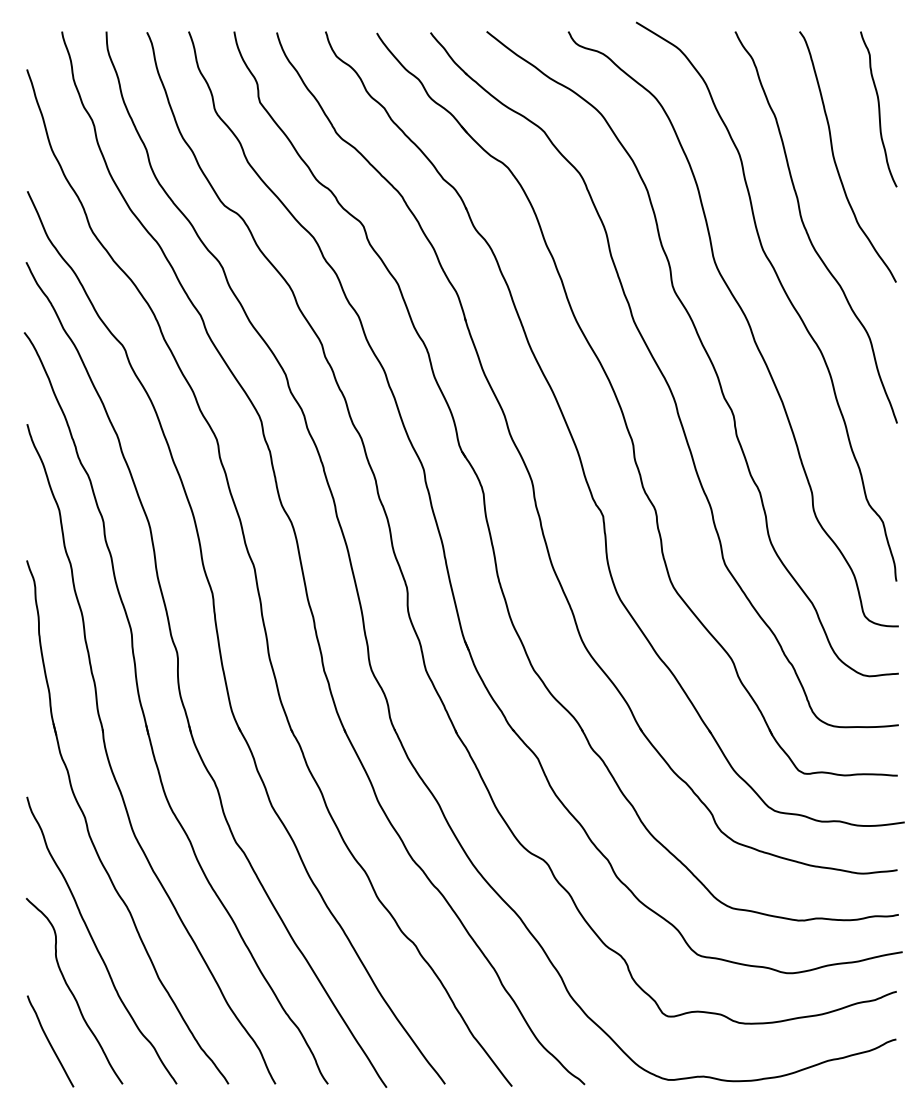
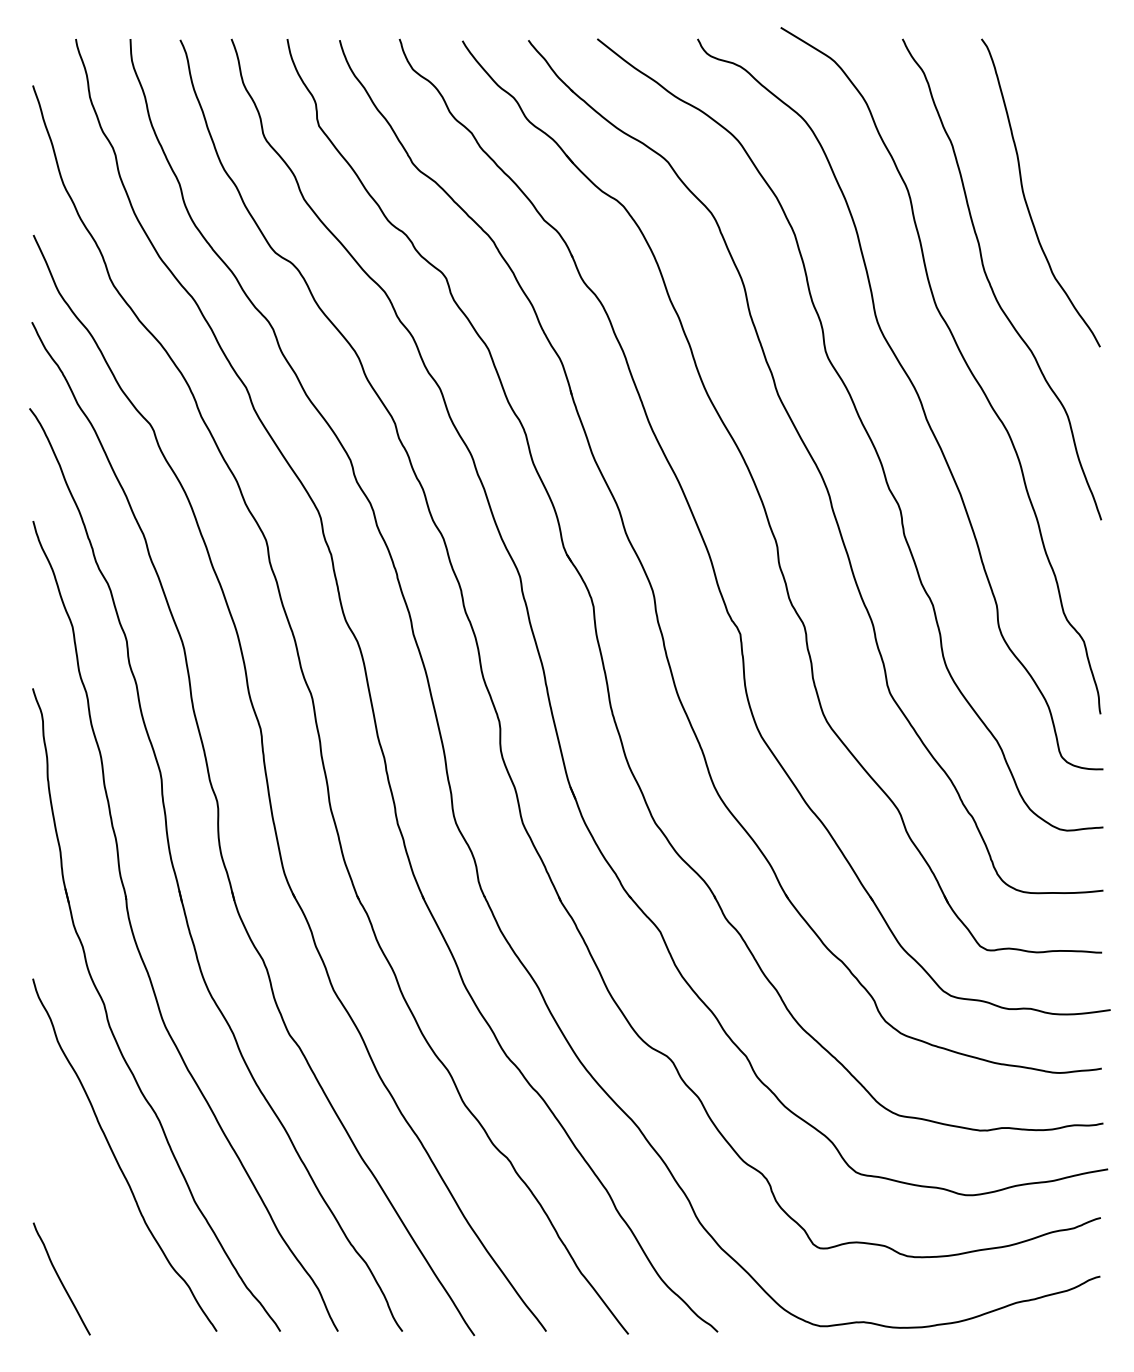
curve: (878, 109) -> (1078, 134), removed
curve: (72, 992) -> (88, 1218), removed

